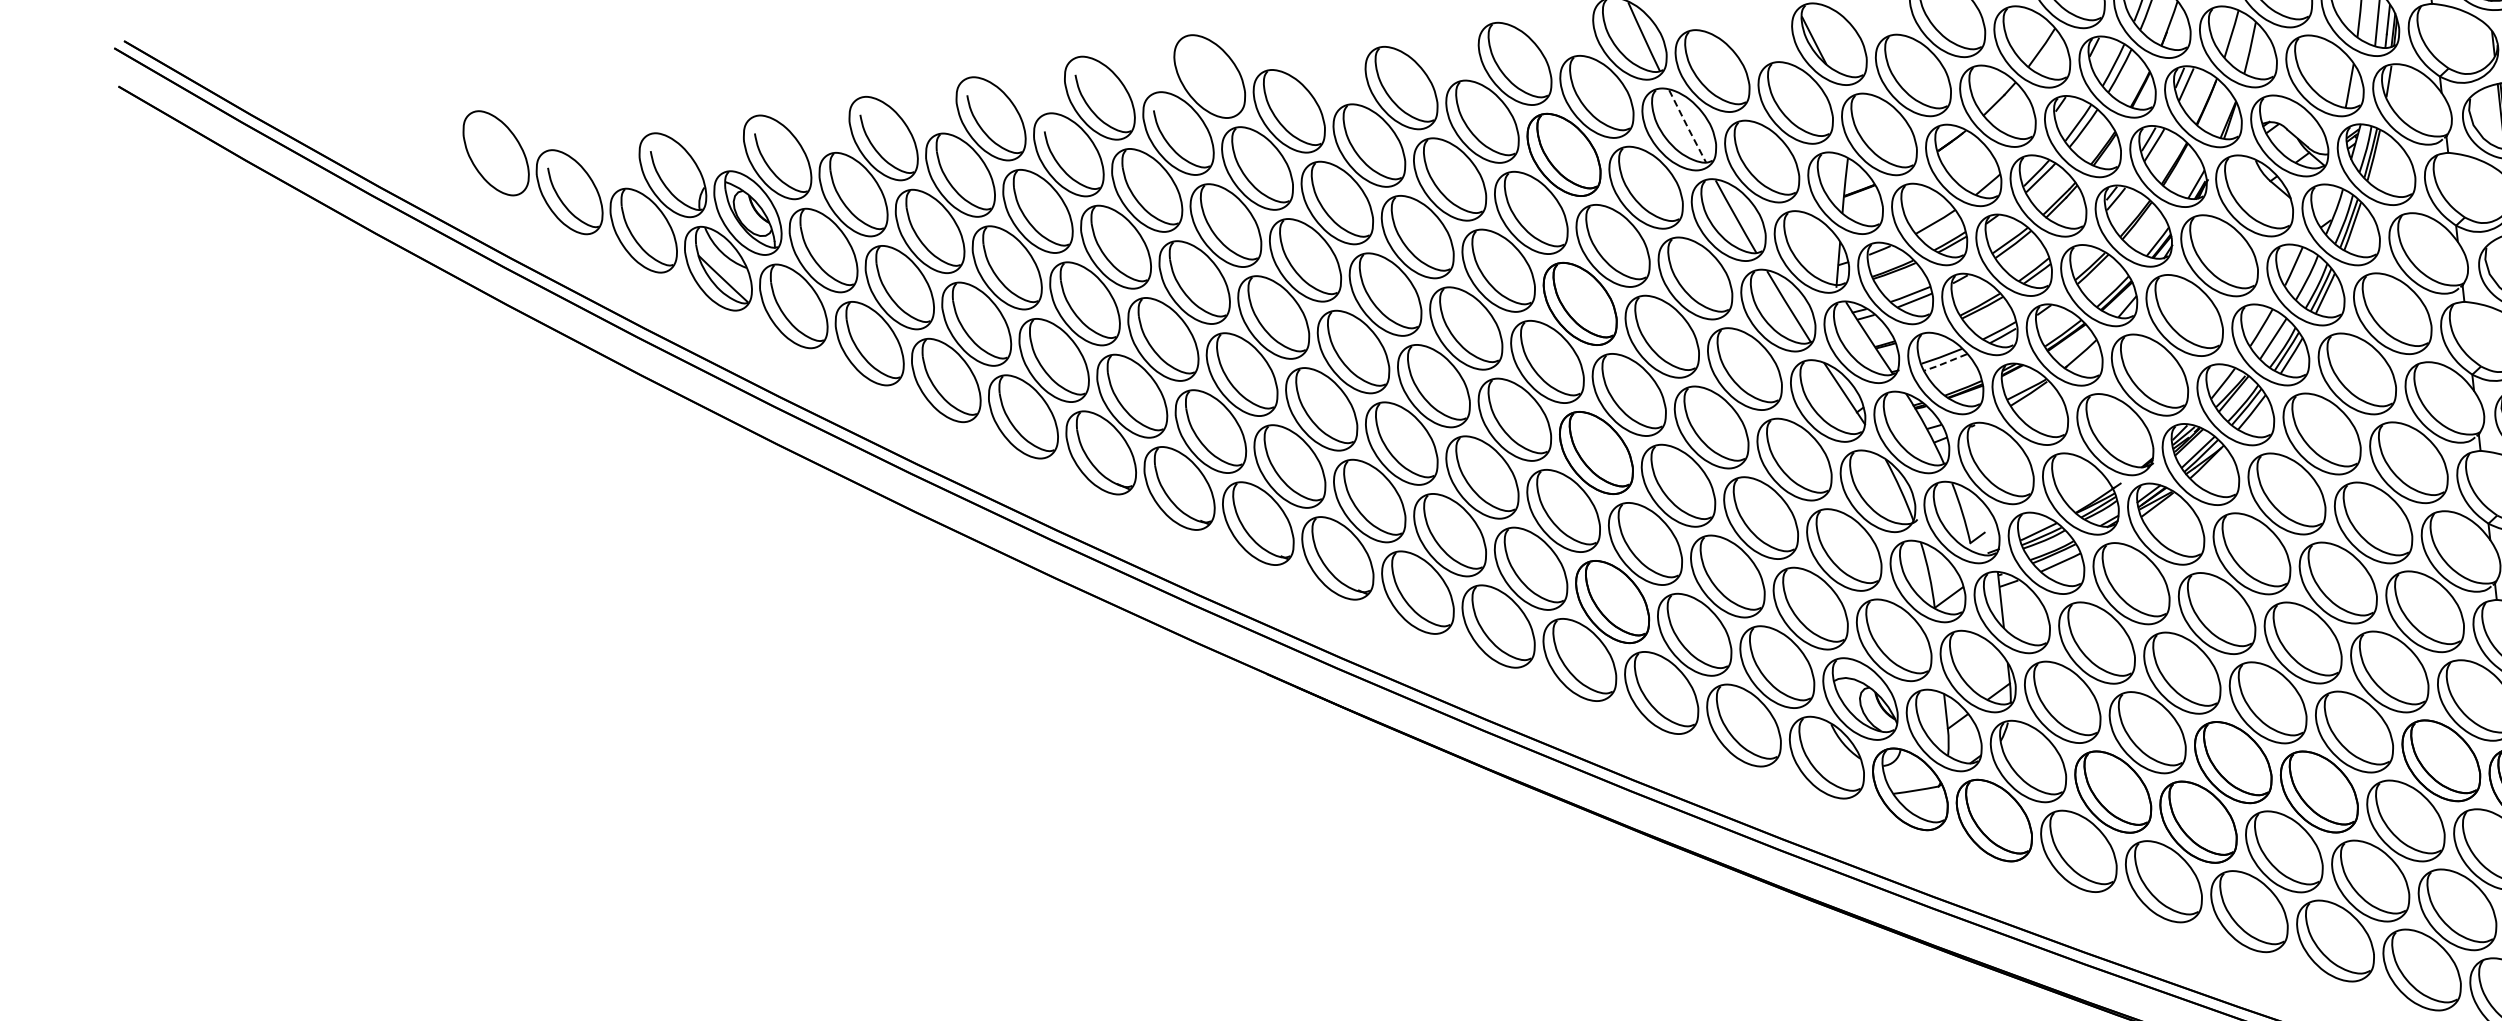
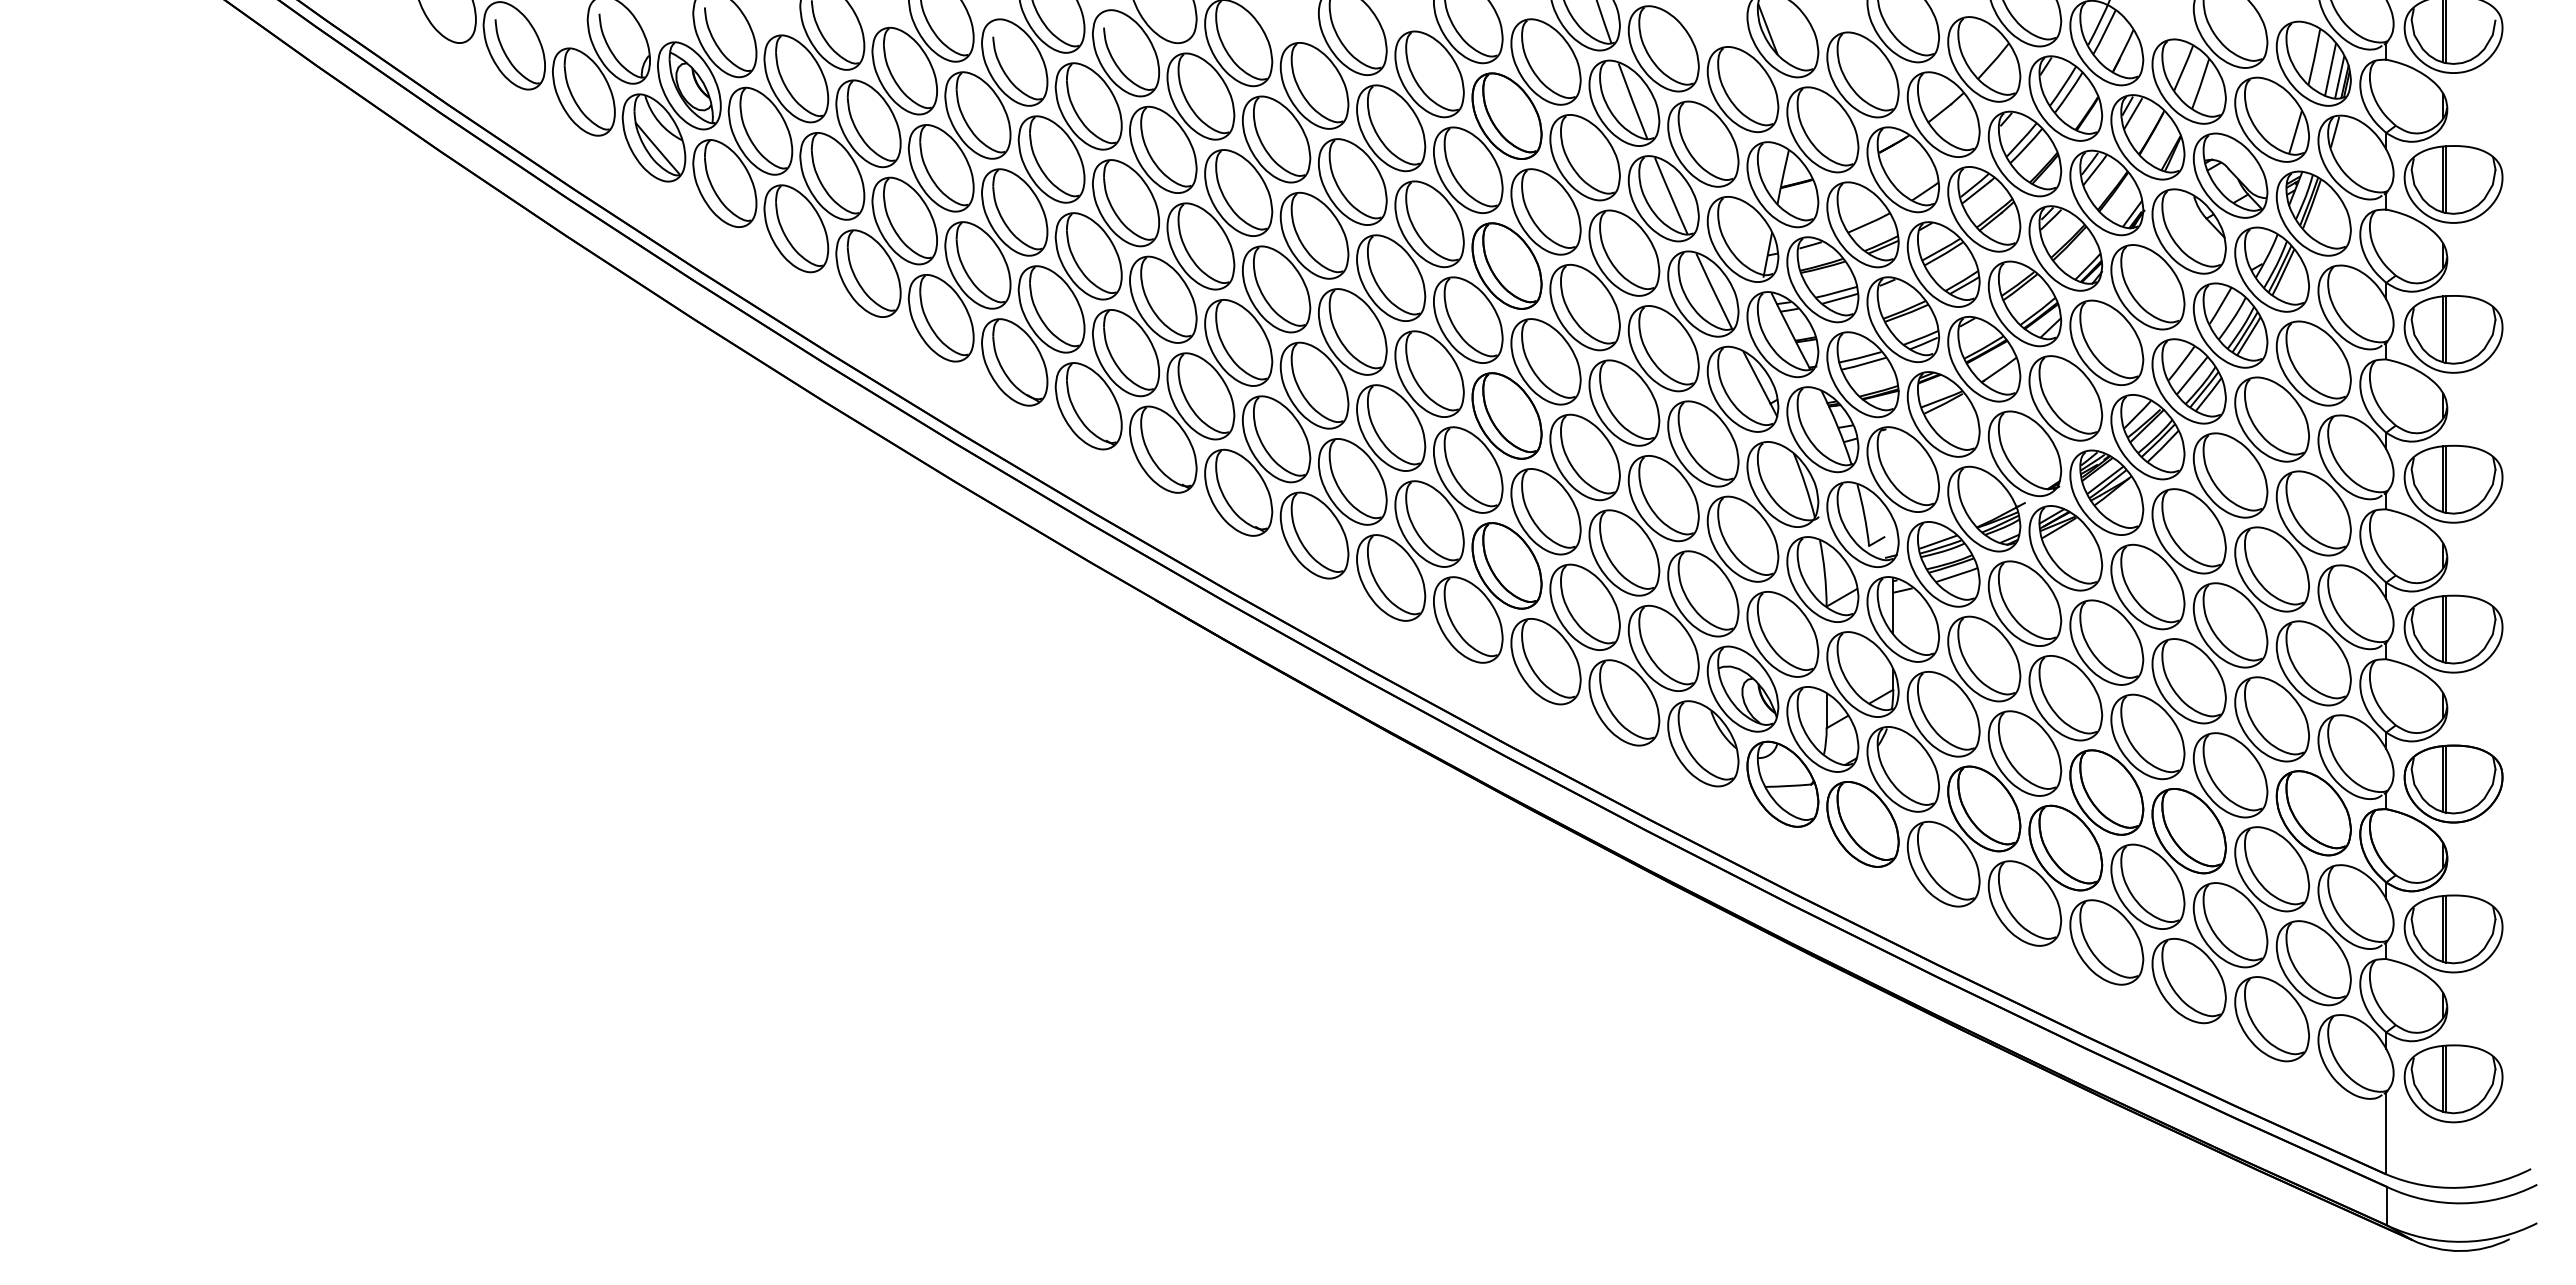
line: (1687, 126) -> (1632, 101), dashed -> solid
line: (1945, 363) -> (1863, 364), dashed -> solid

